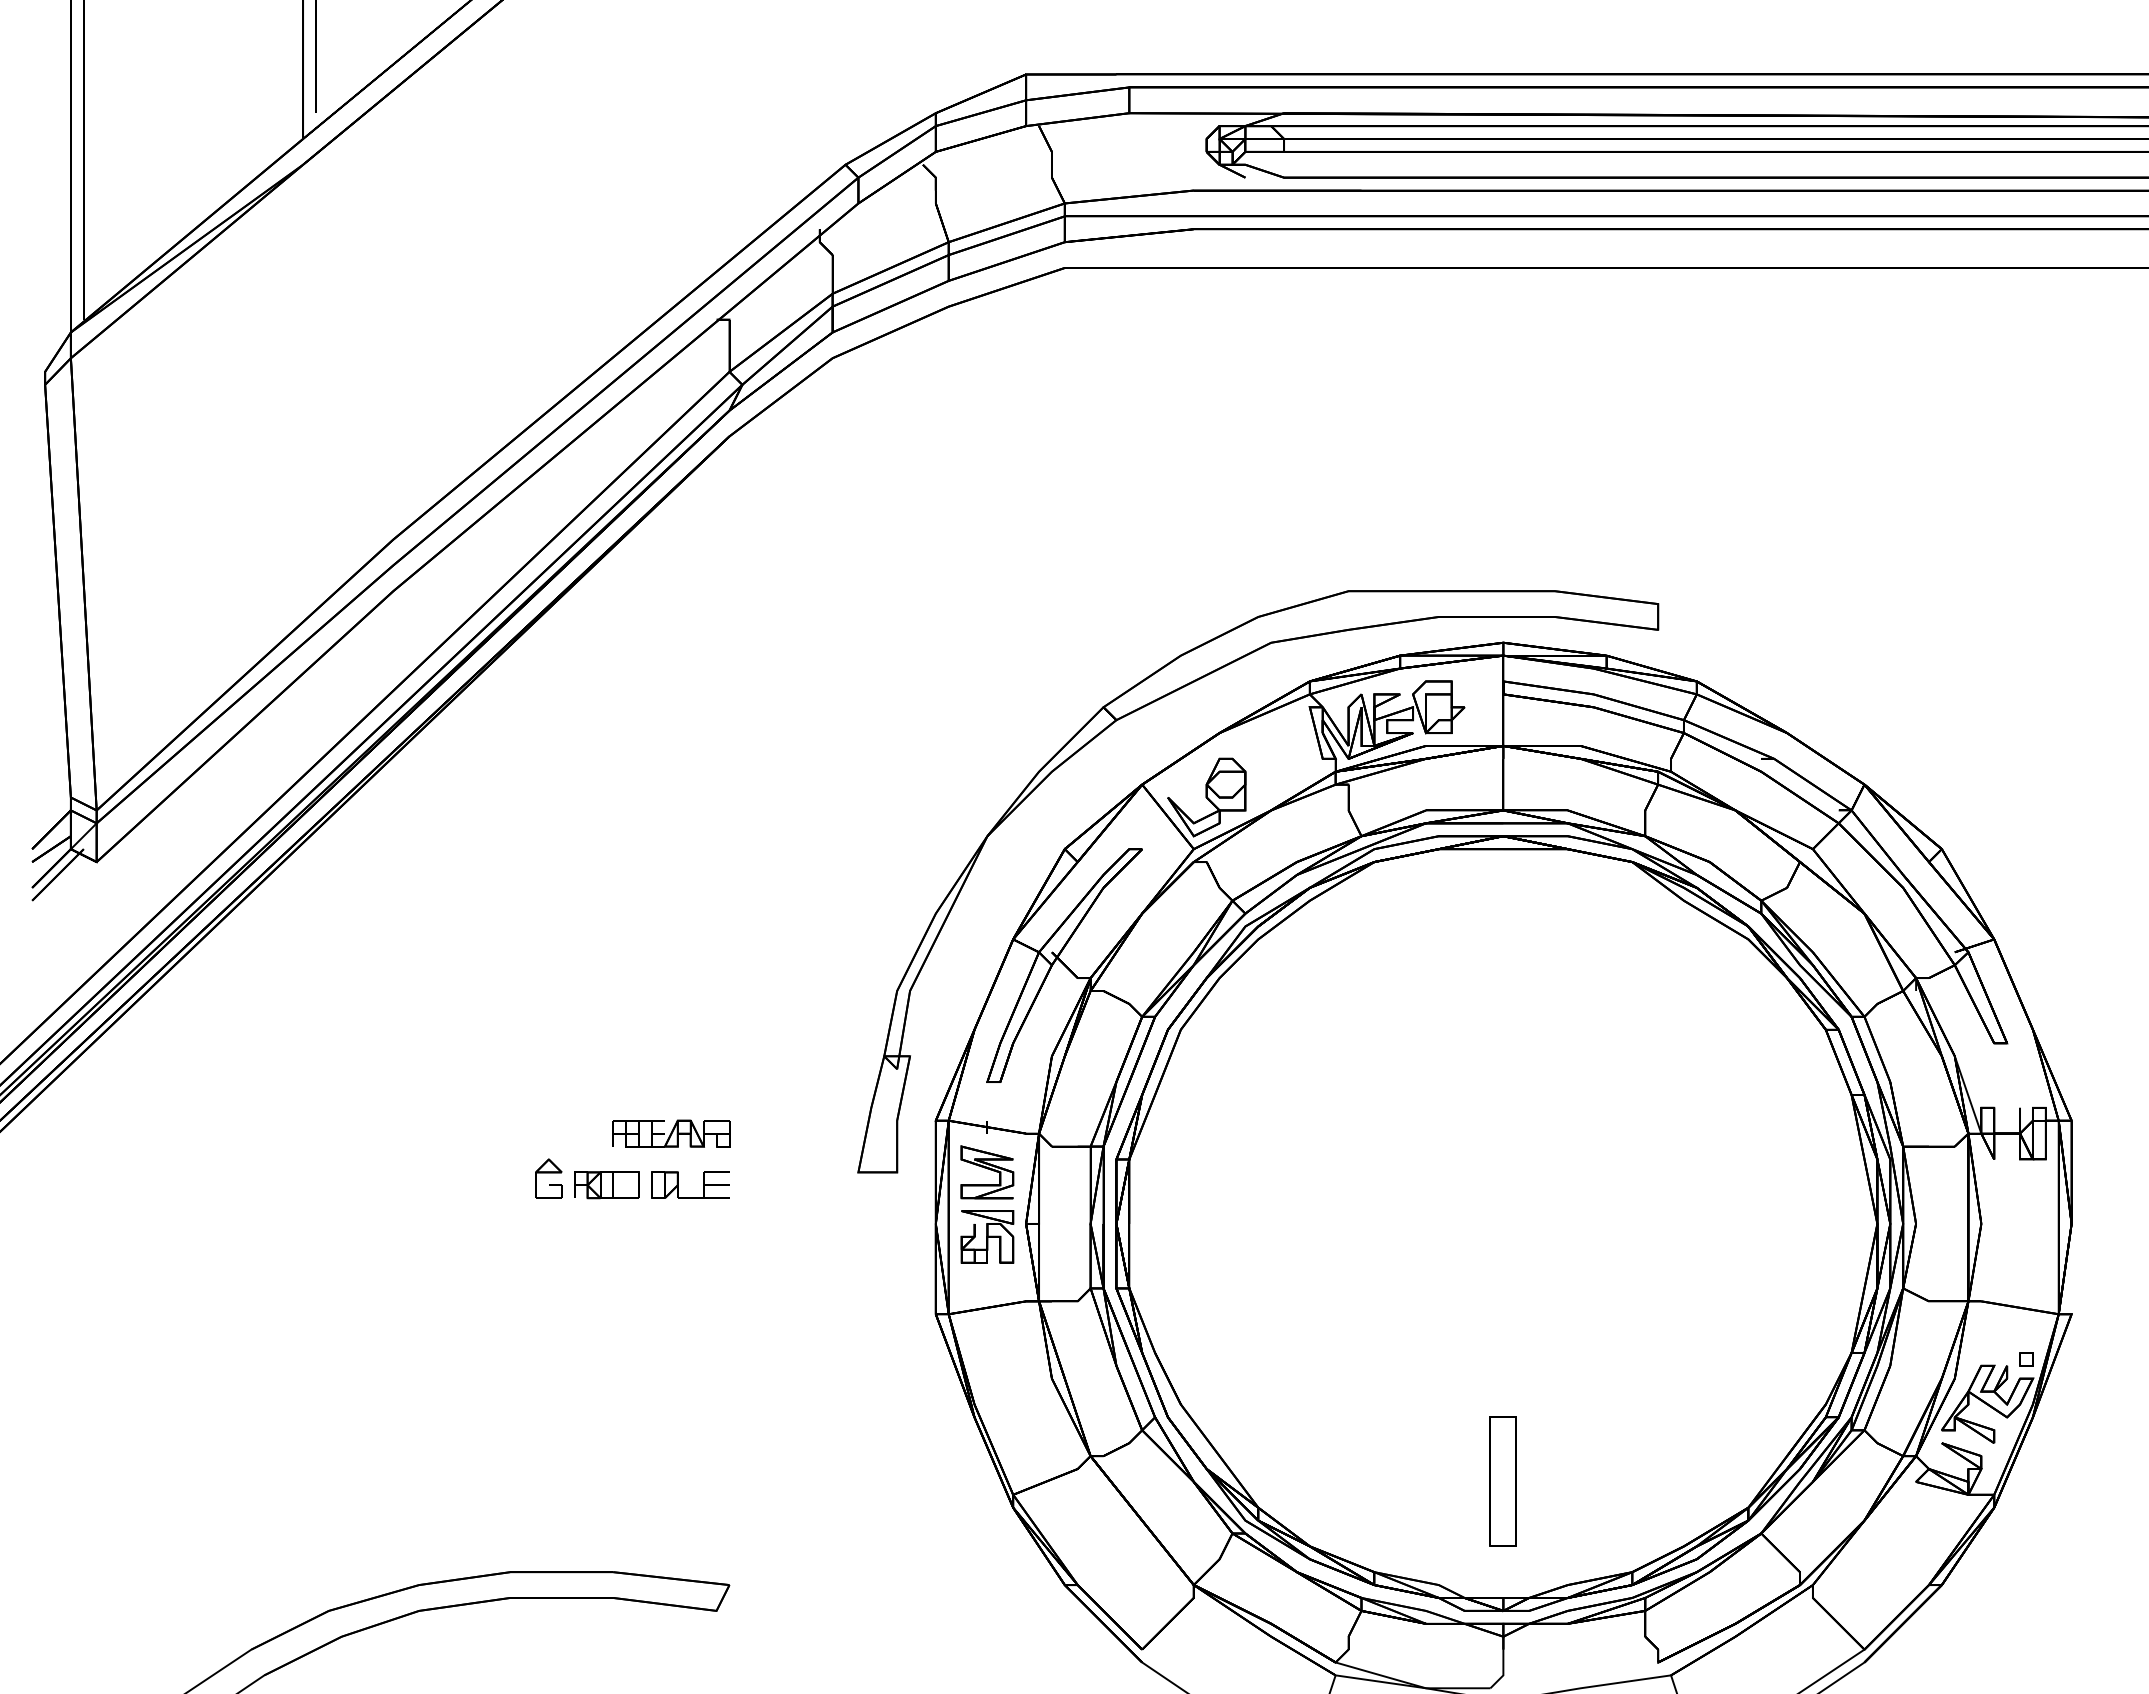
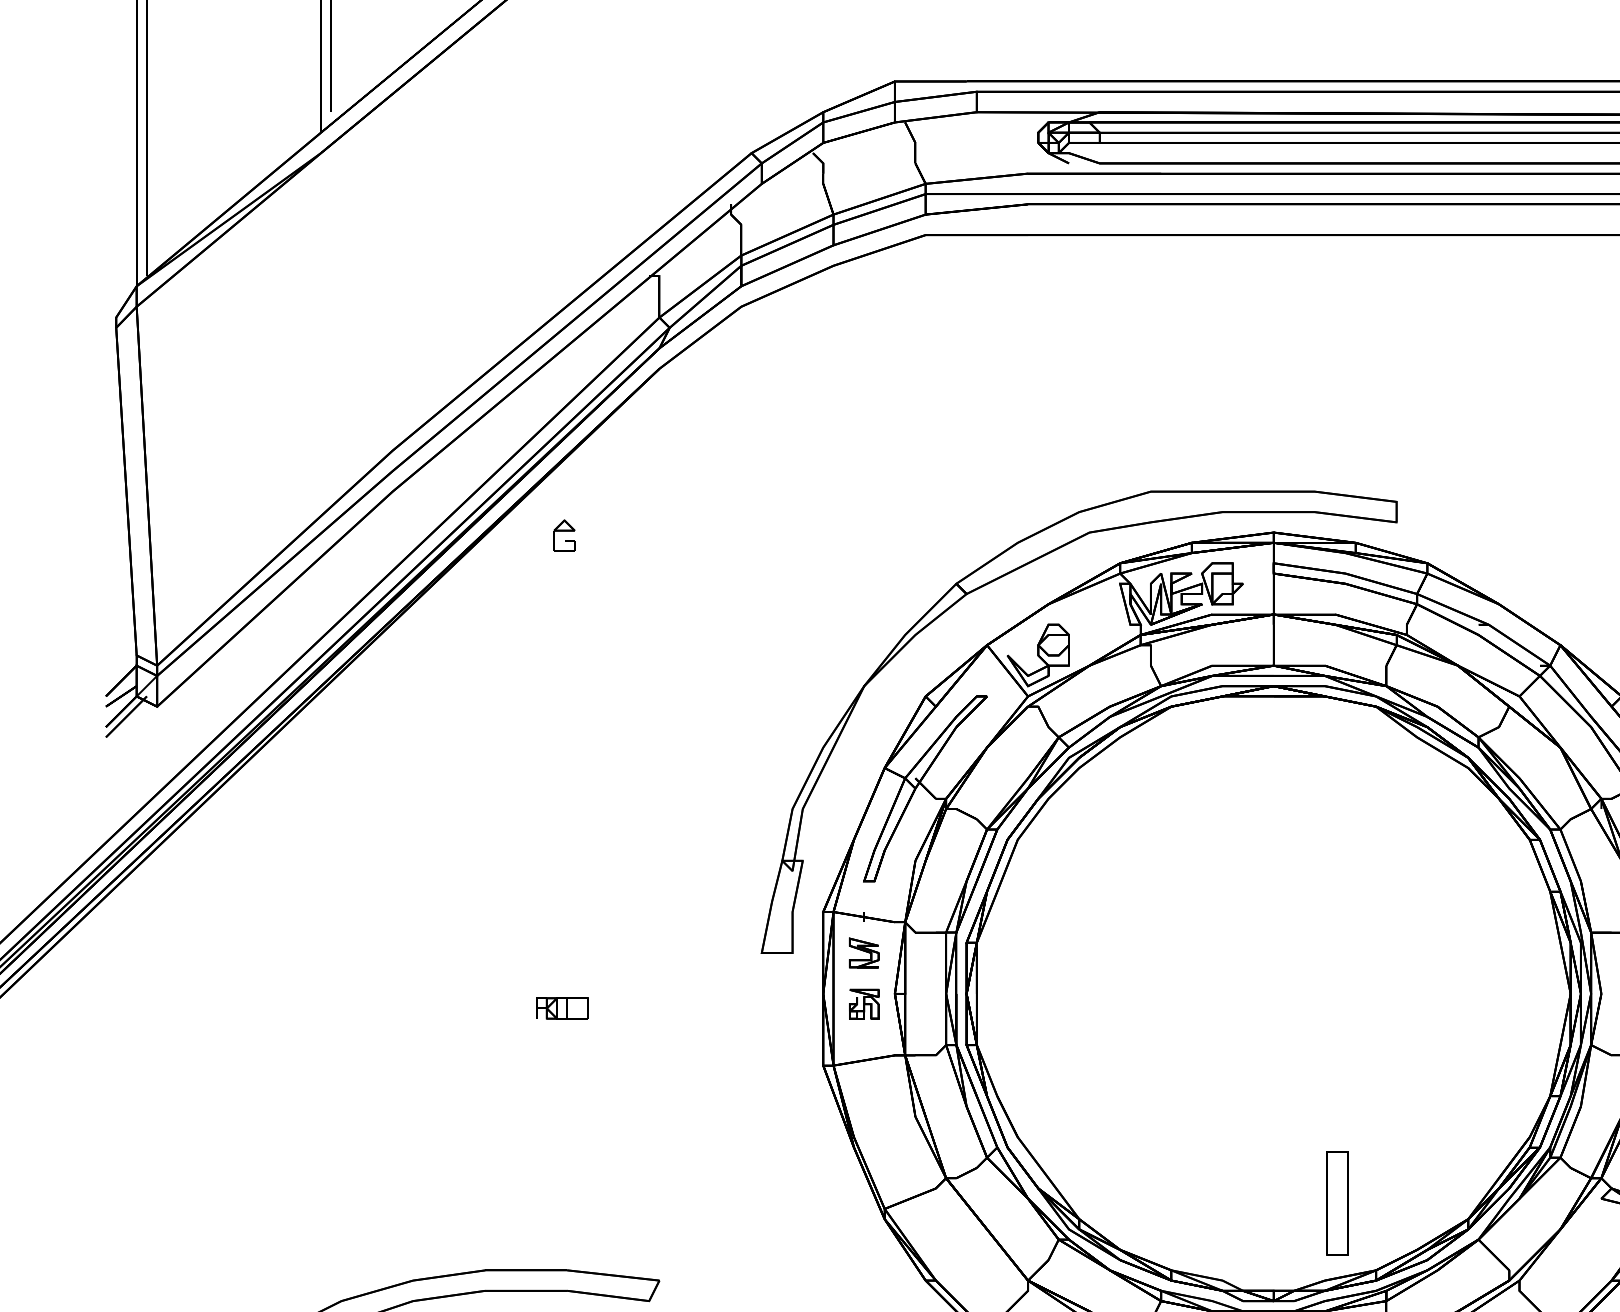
part: (671, 1133) -> (613, 922), removed
part: (987, 1172) -> (864, 953), size x0.7
part: (548, 1178) -> (564, 535), moved
part: (678, 1184) -> (619, 962), removed
part: (606, 1185) -> (561, 1008), moved
part: (987, 1236) -> (864, 1003), size x0.7
part: (1502, 1481) -> (1336, 1203), moved

